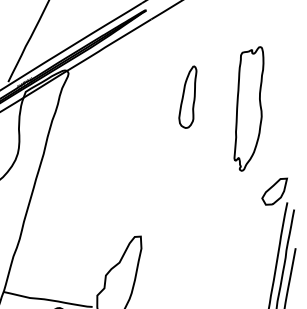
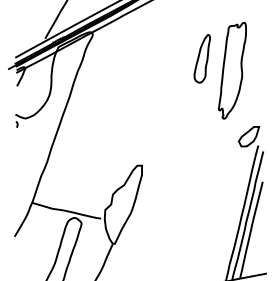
part: (187, 96) -> (201, 58), moved

